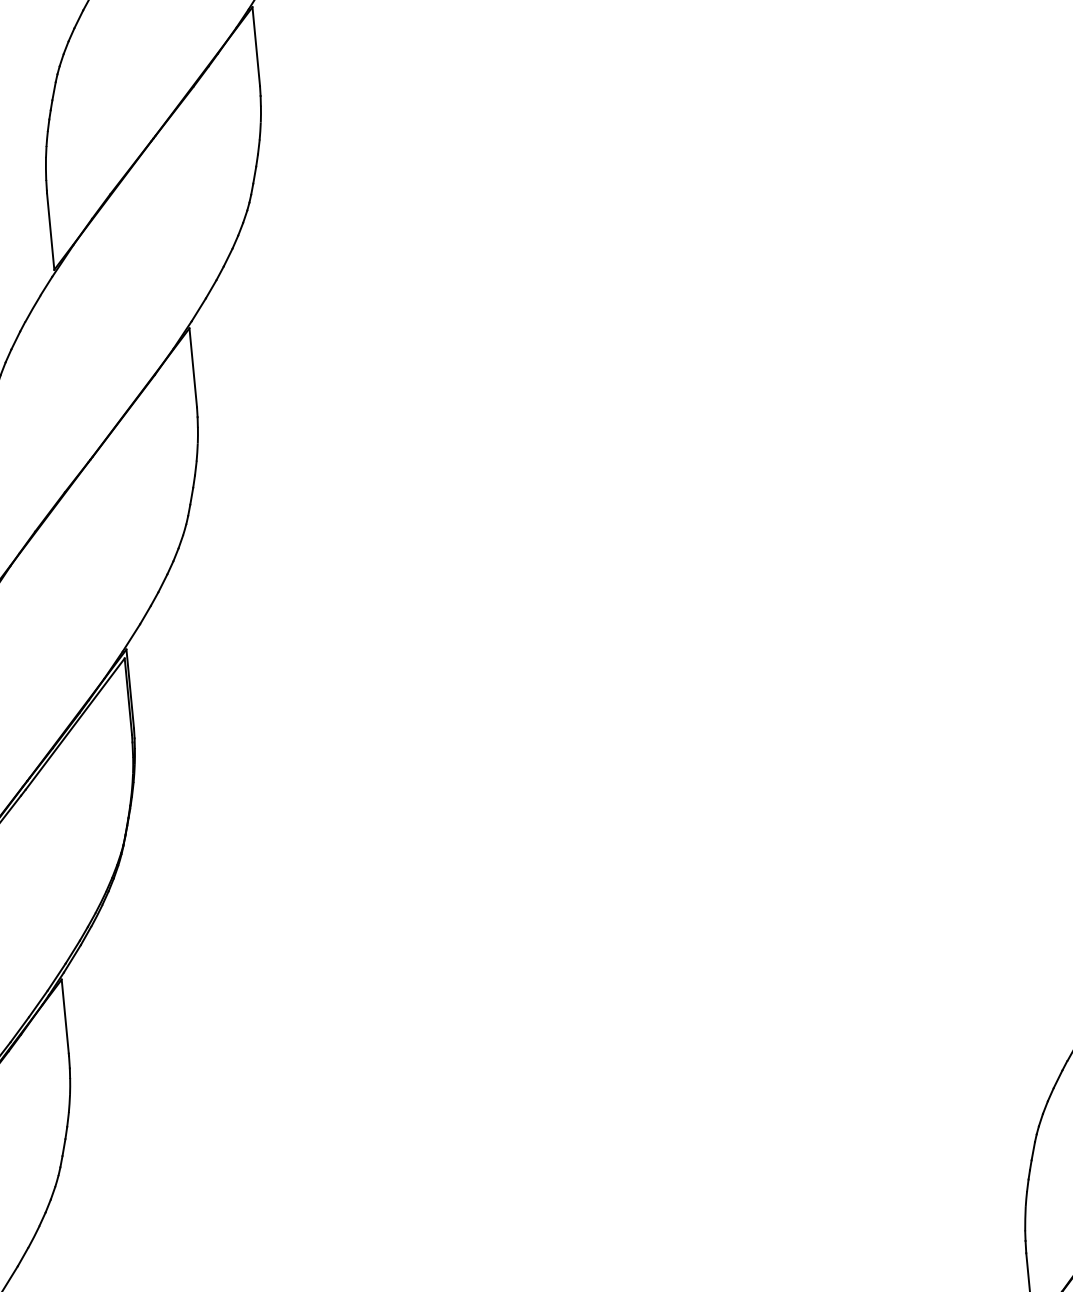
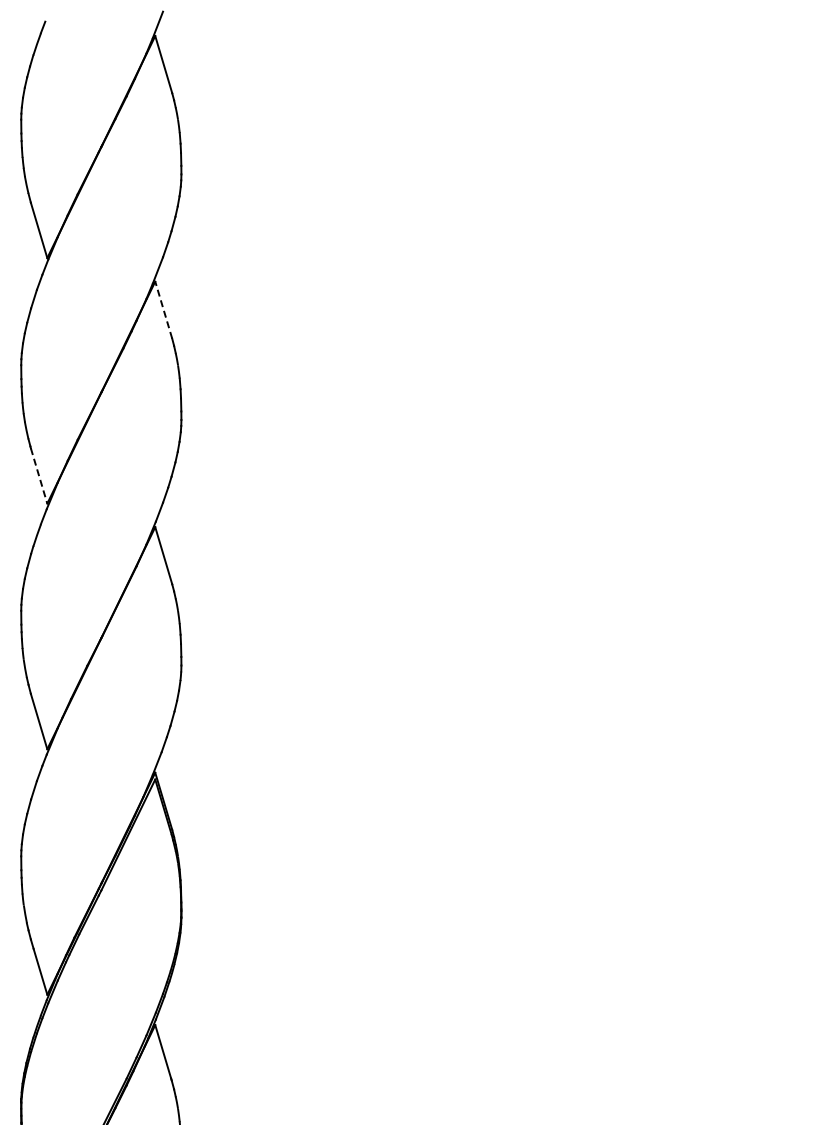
line: (255, 47) -> (163, 310), solid -> dashed
line: (51, 231) -> (39, 475), solid -> dashed

